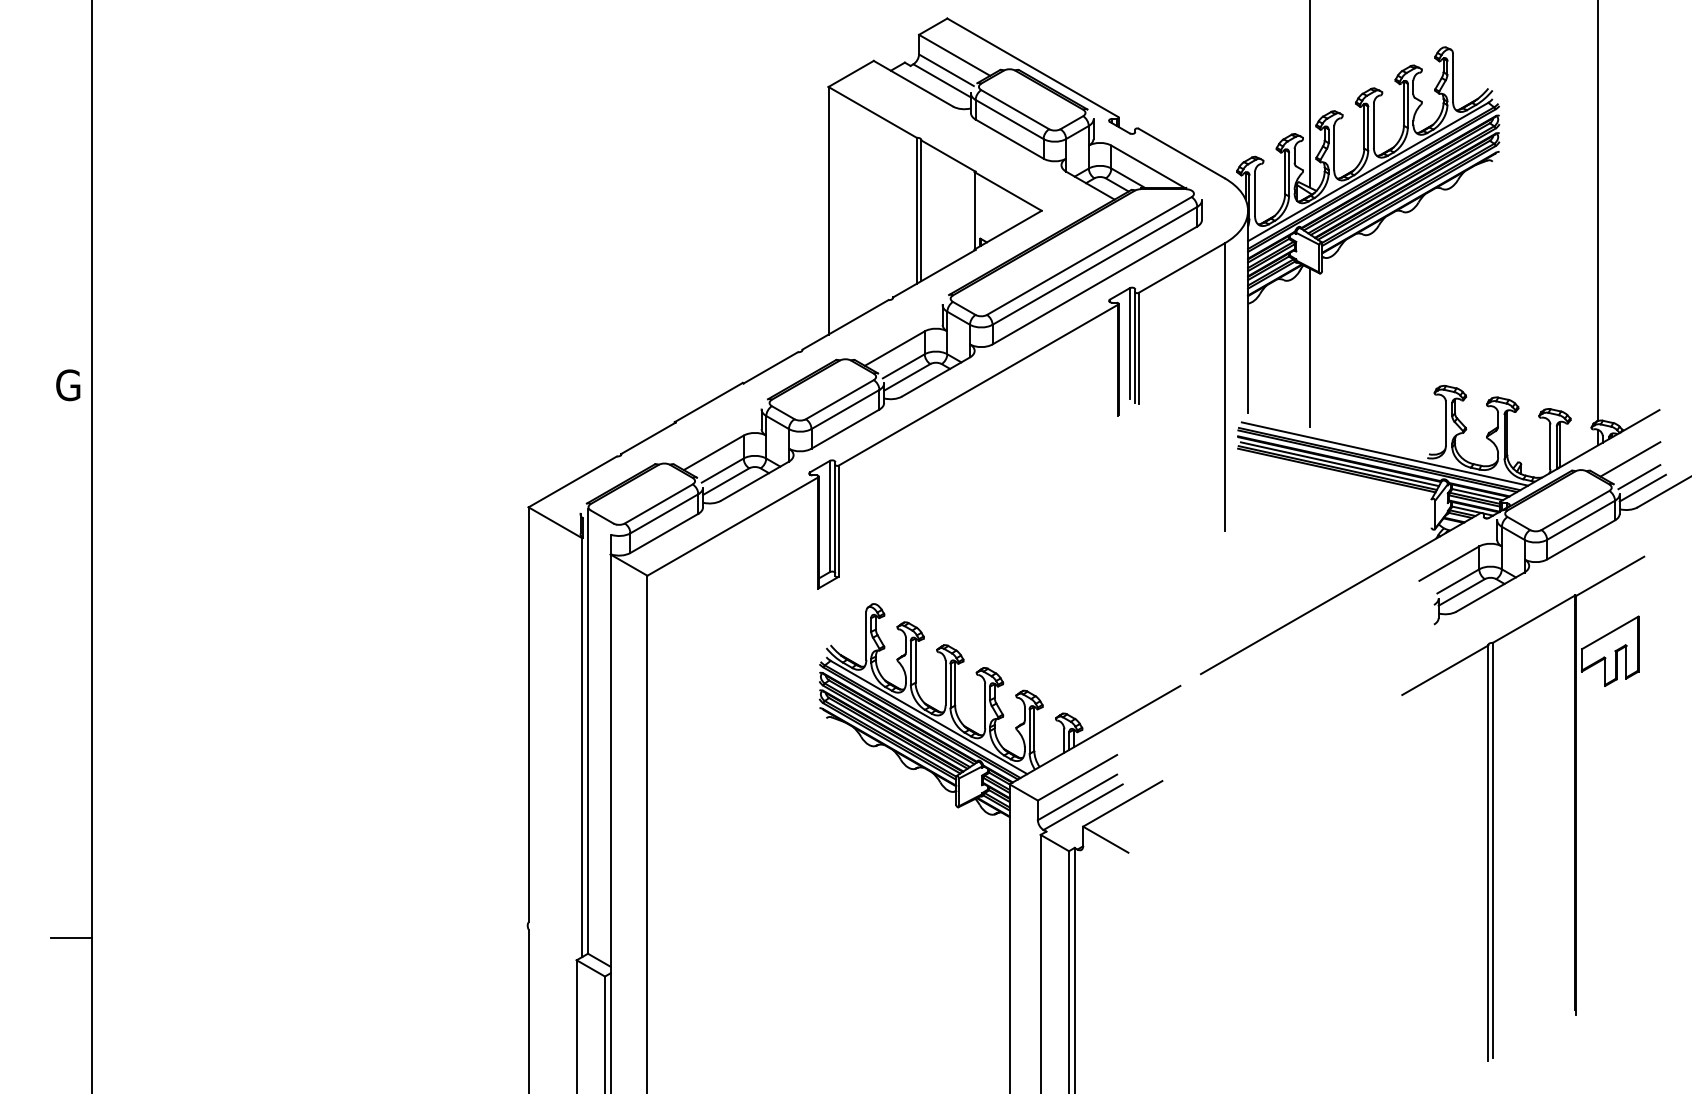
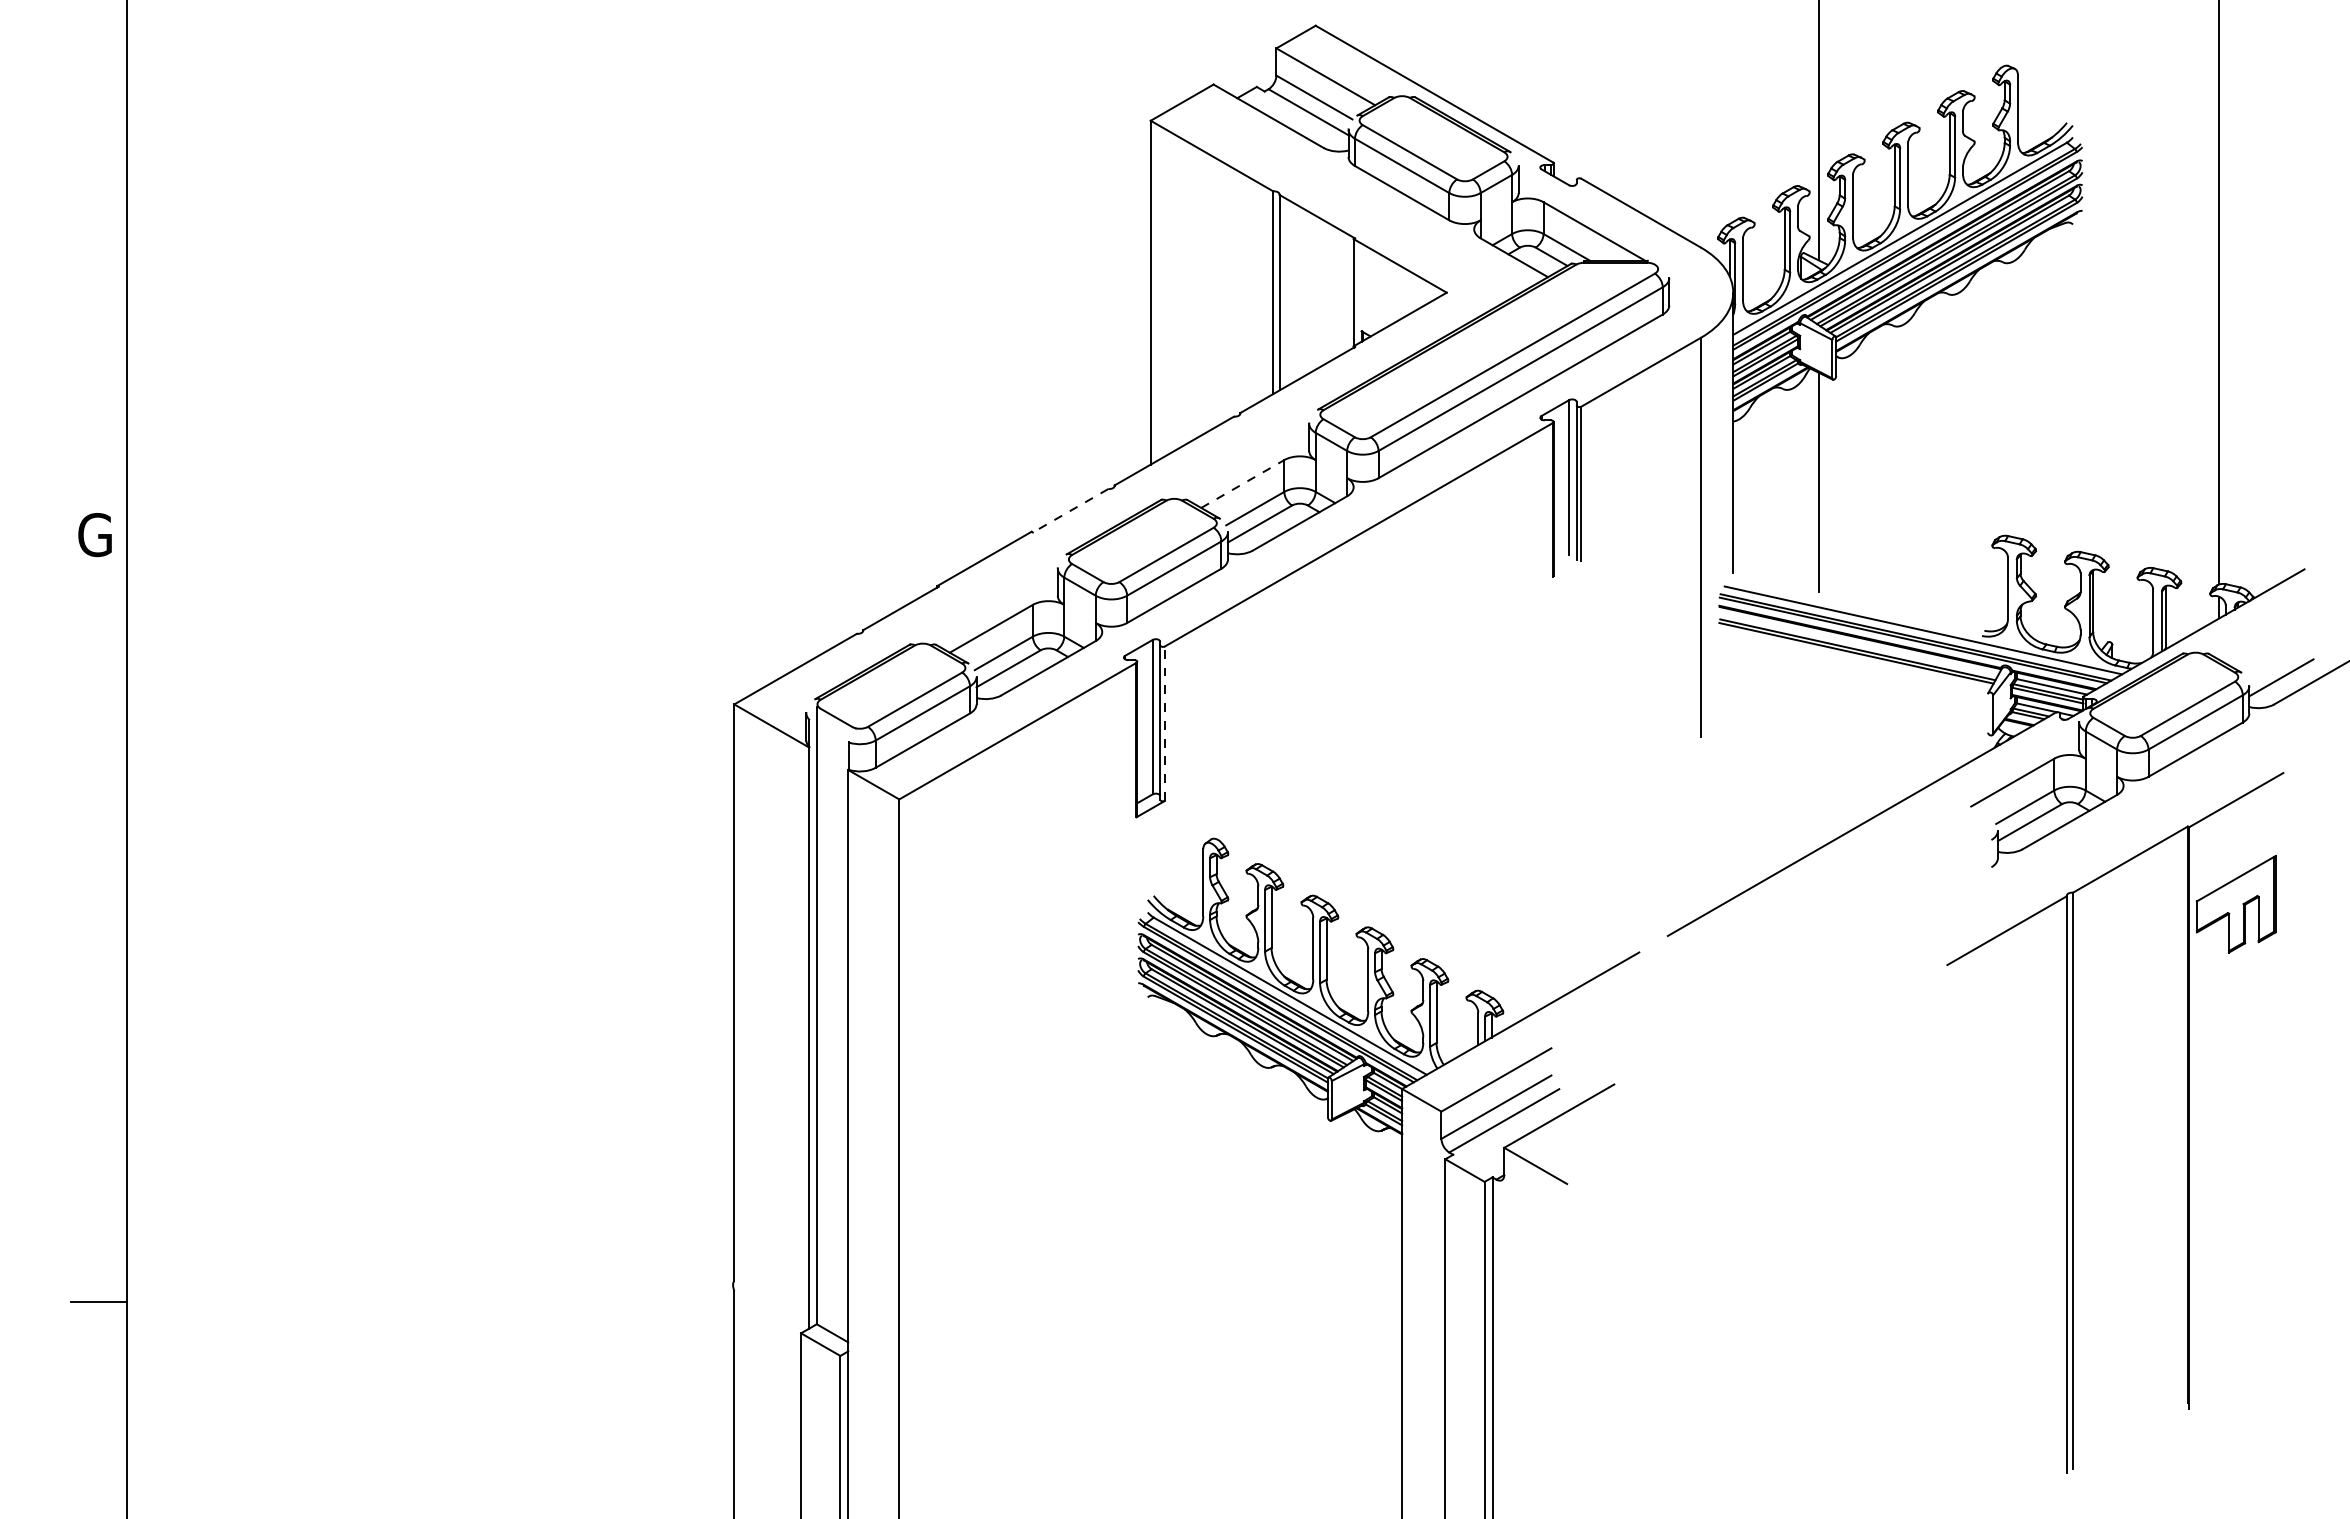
line: (894, 348) -> (1242, 484), solid -> dashed
line: (770, 367) -> (1070, 510), solid -> dashed
line: (1629, 459) -> (2263, 637), removed
line: (1339, 464) -> (1860, 644), removed
line: (1639, 477) -> (2276, 662), removed
line: (838, 521) -> (1164, 723), solid -> dashed

